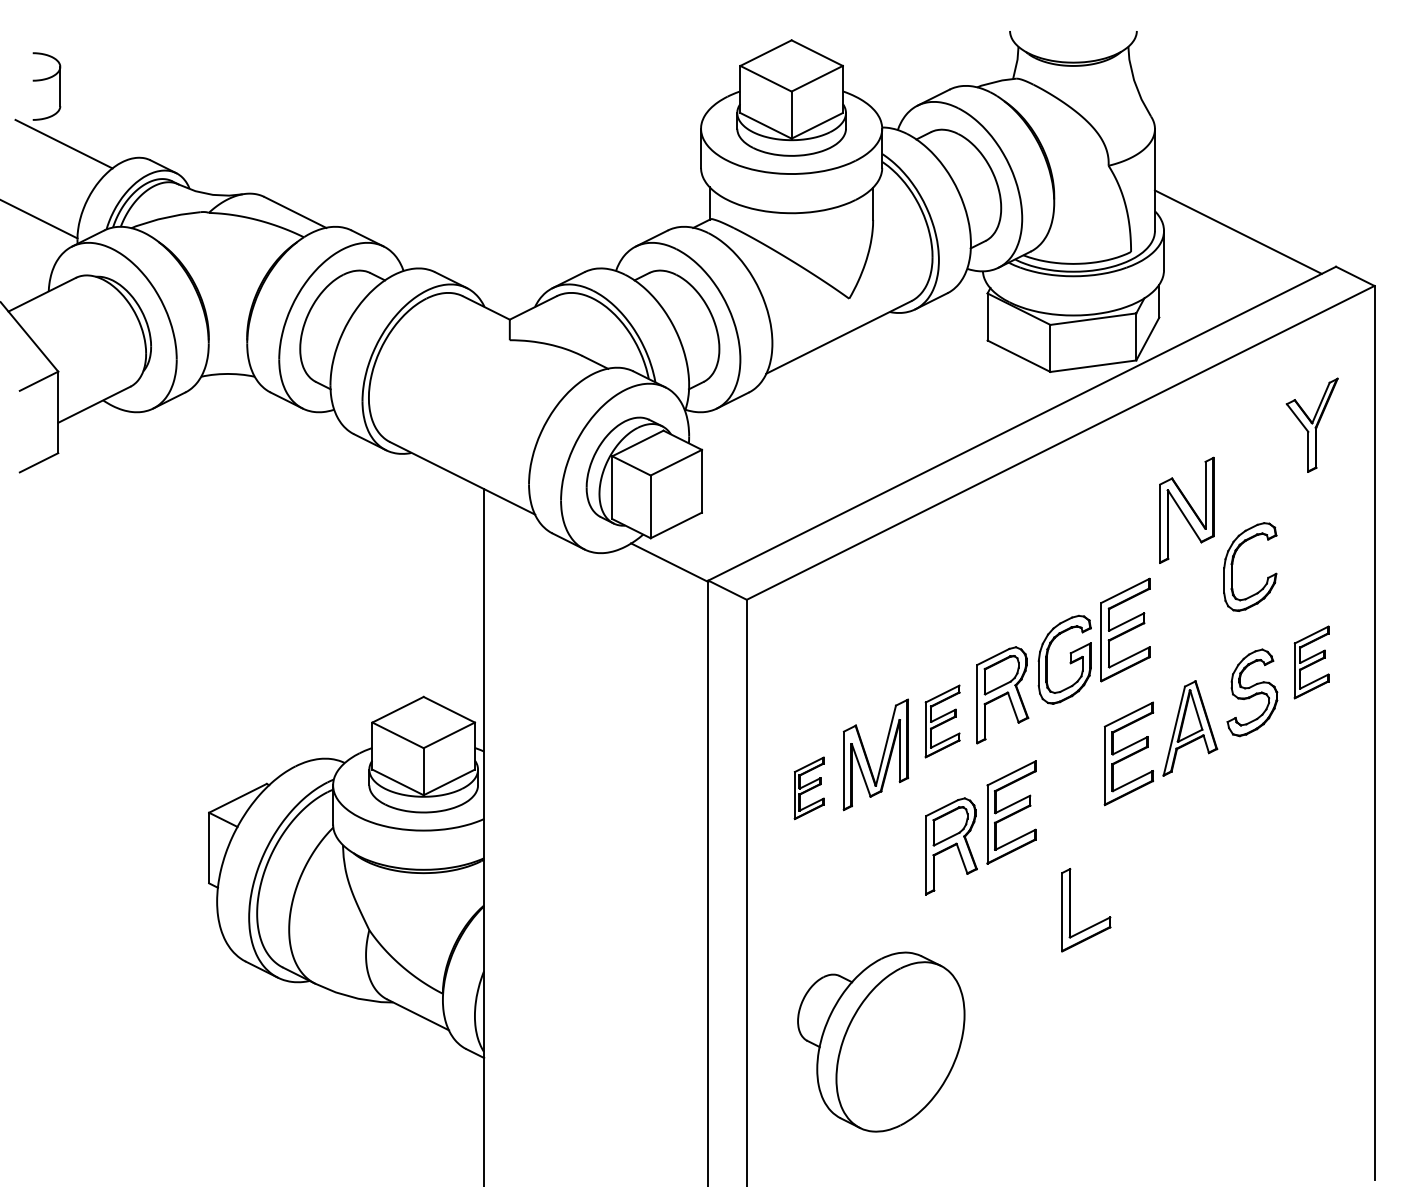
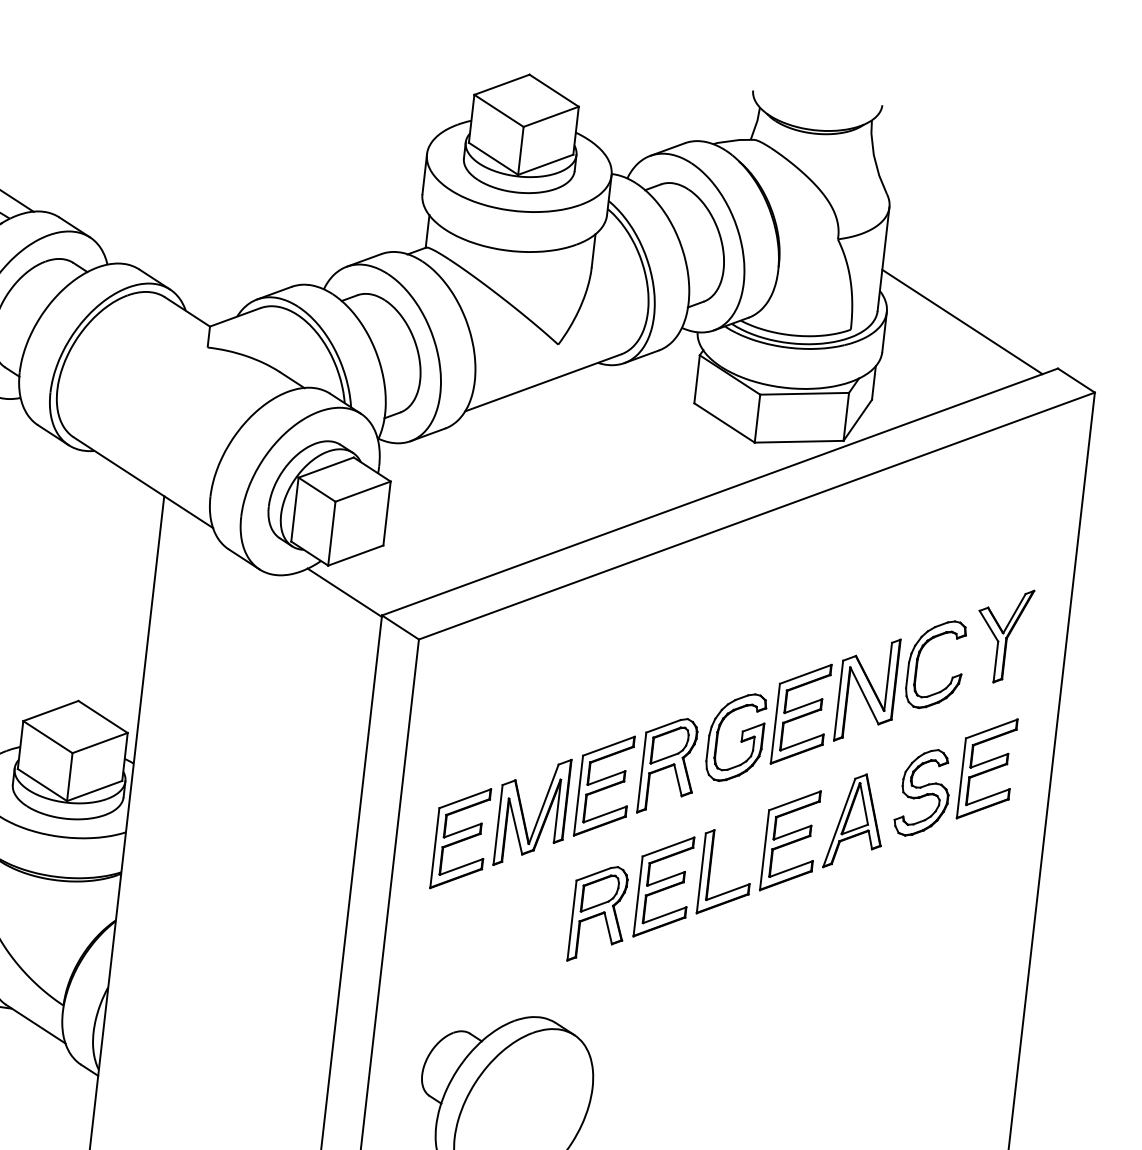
part: (1311, 424) -> (1002, 634), moved
part: (1186, 509) -> (867, 689), moved
part: (1311, 662) -> (986, 768), size x1.43
part: (942, 721) -> (604, 786), size x1.43
part: (809, 788) -> (460, 839), size x1.67
part: (1093, 924) -> (731, 889), moved

